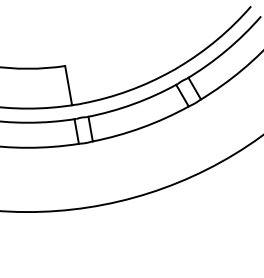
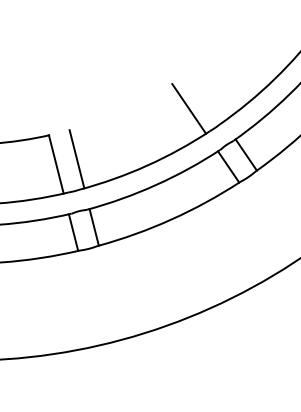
line: (159, 55) -> (189, 109), added
line: (82, 82) -> (76, 158), added

